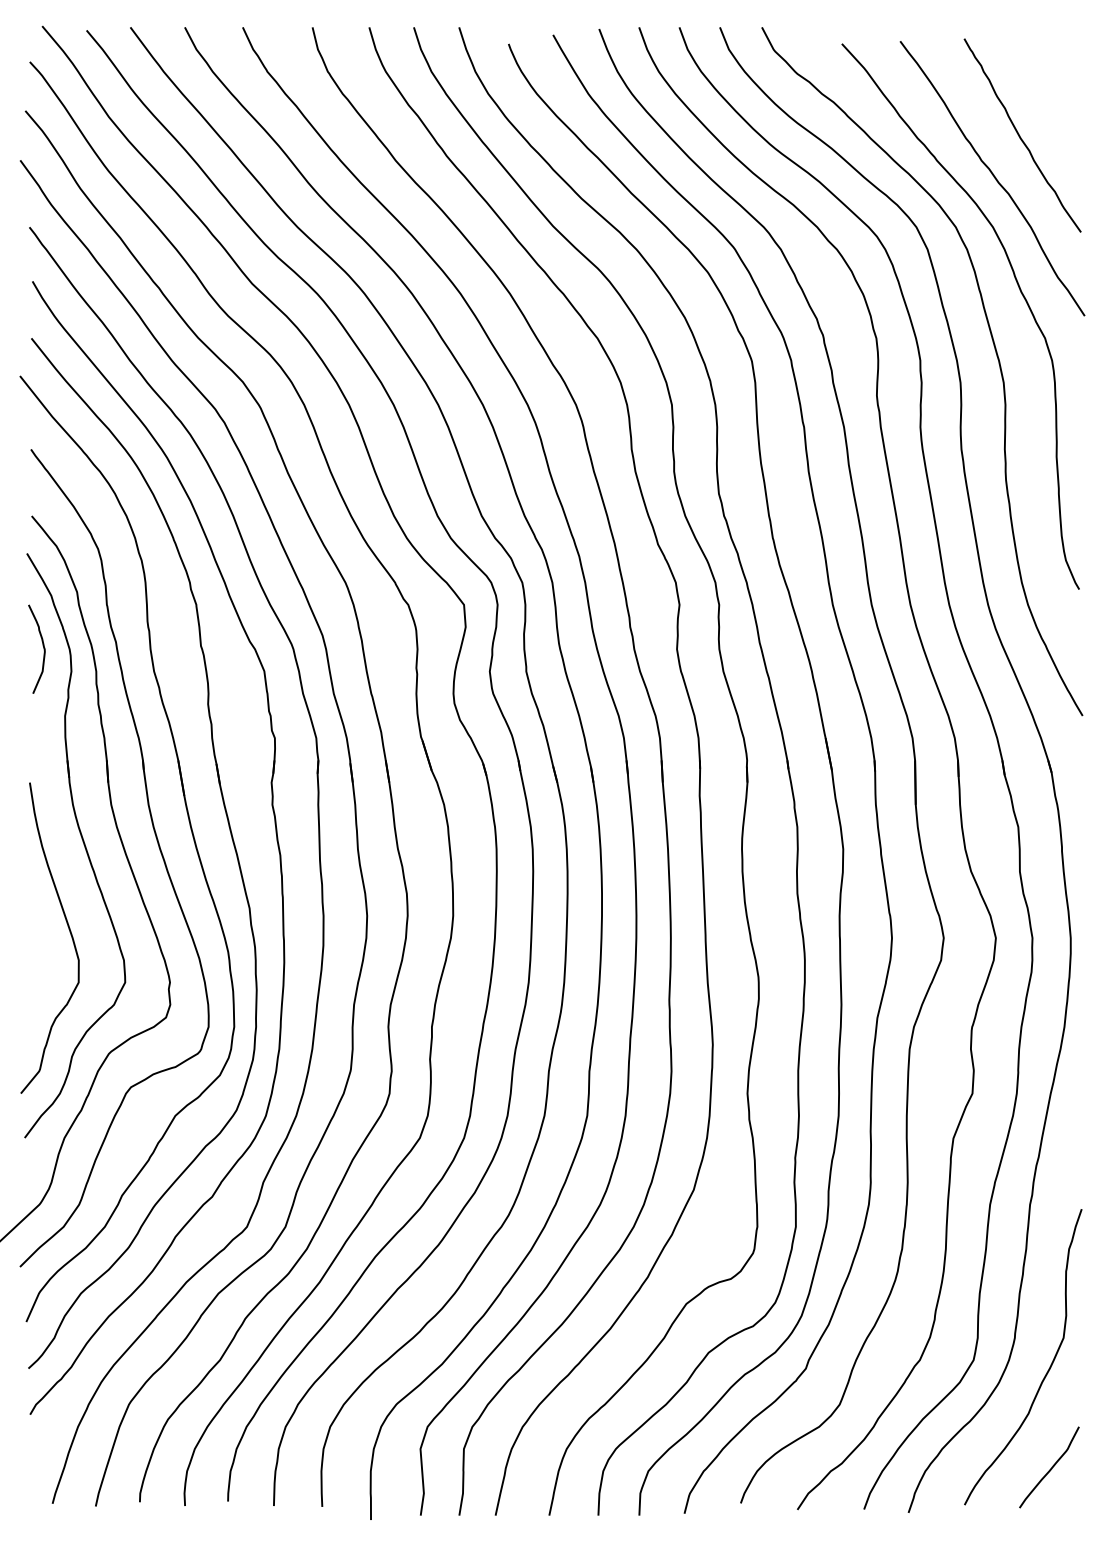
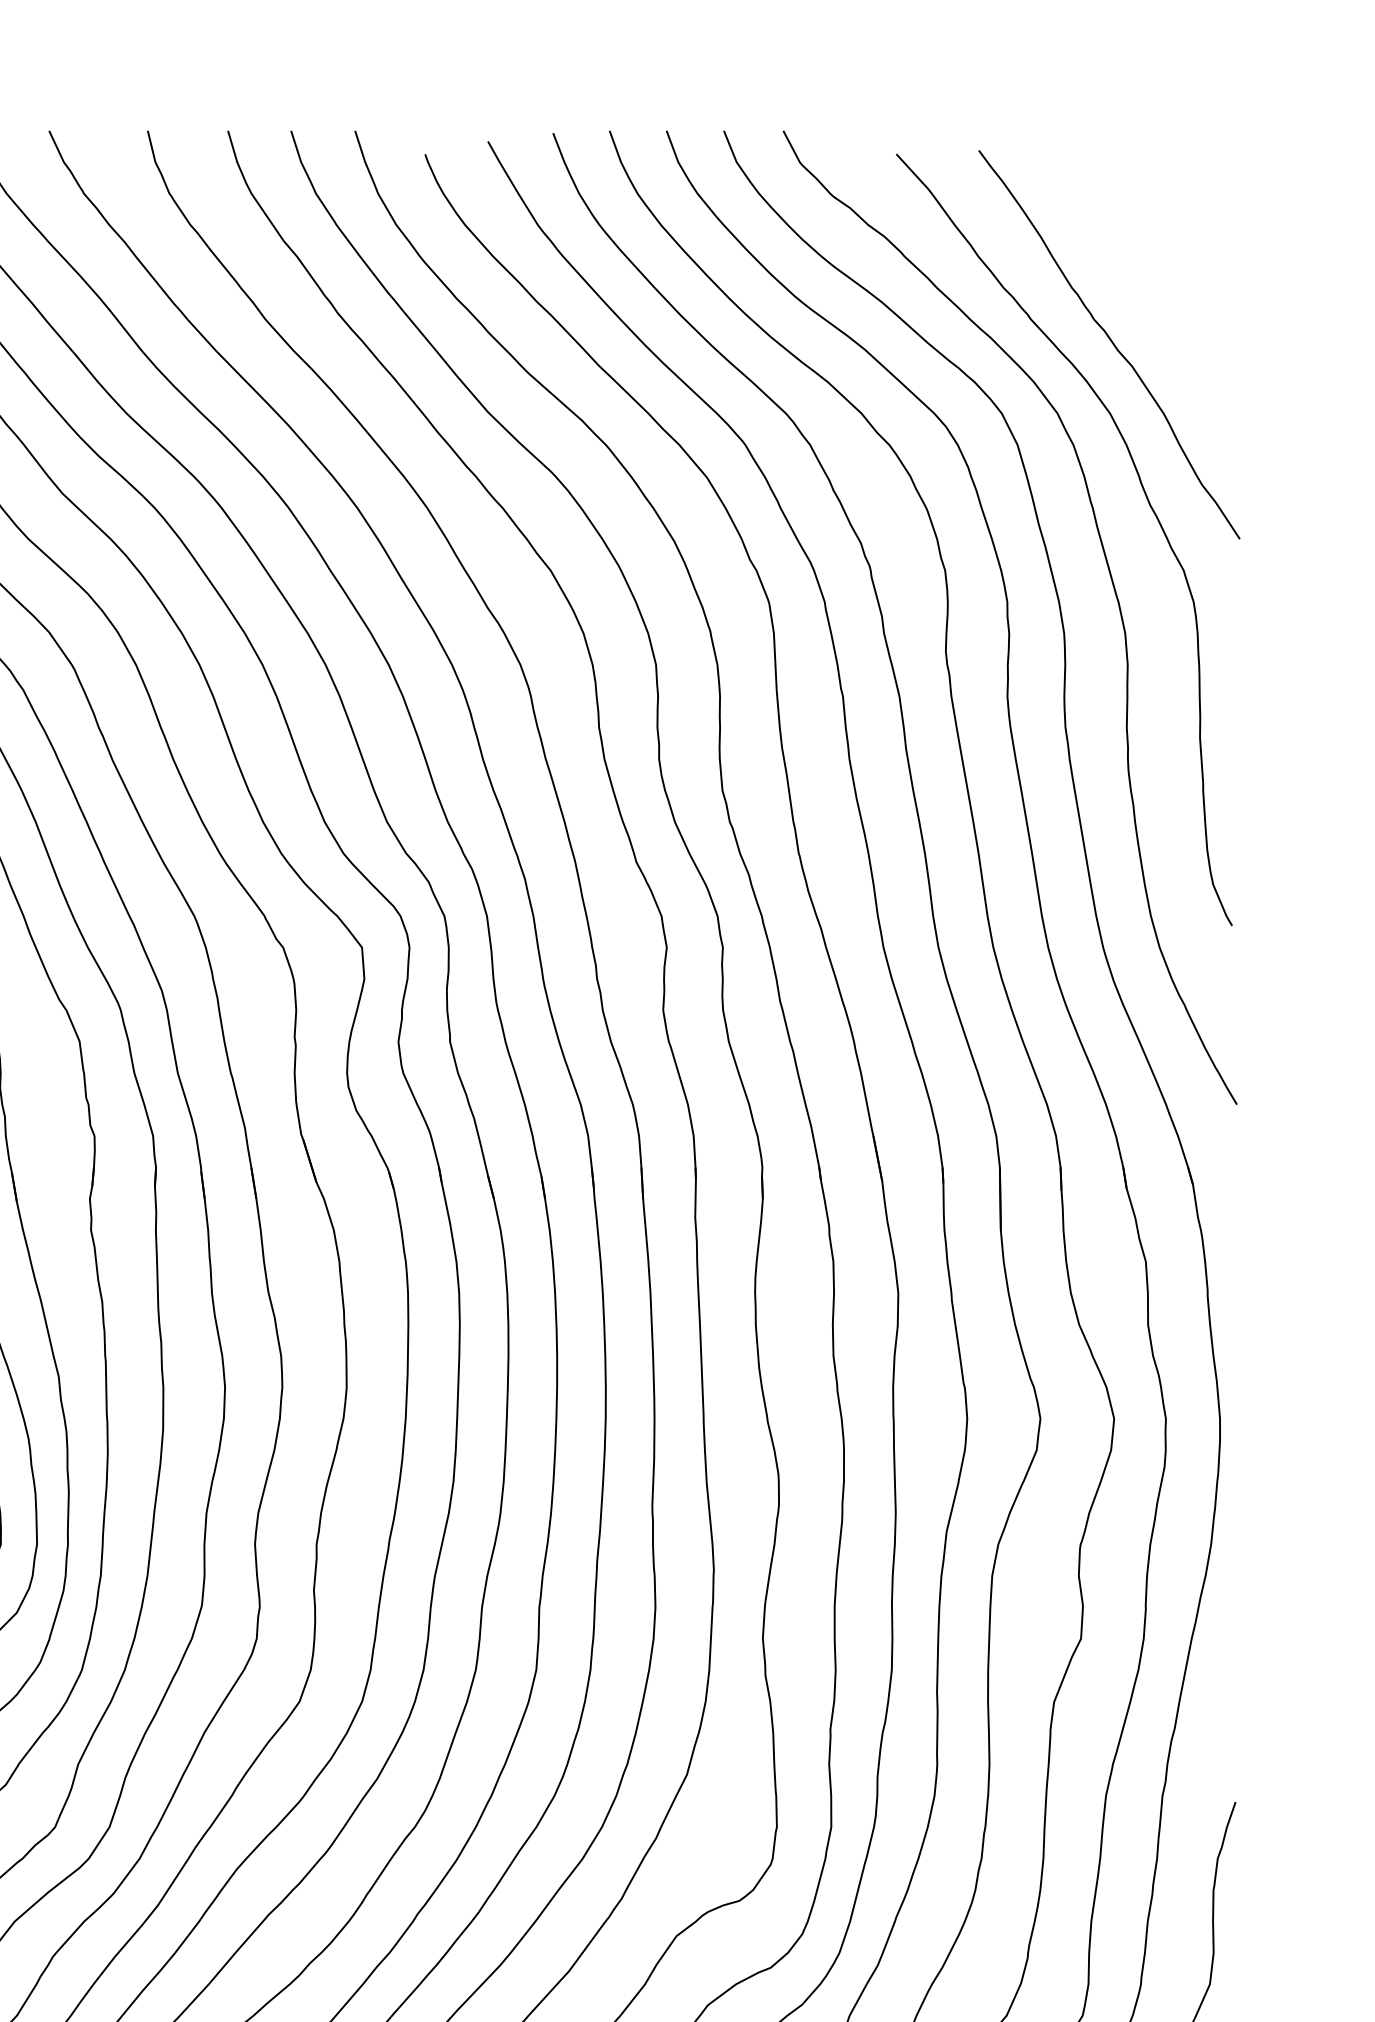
curve: (1020, 135) -> (1148, 283), removed

